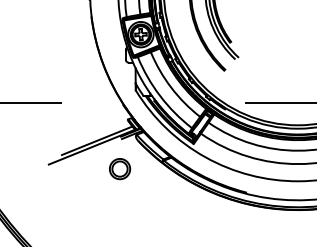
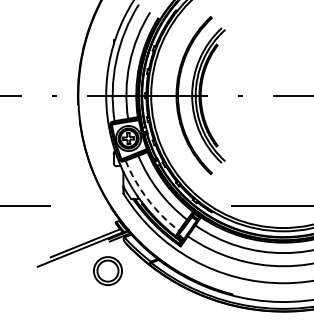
arc: (160, 96) -> (147, 199), solid -> dashed
part: (119, 169) -> (107, 271), size x1.4

